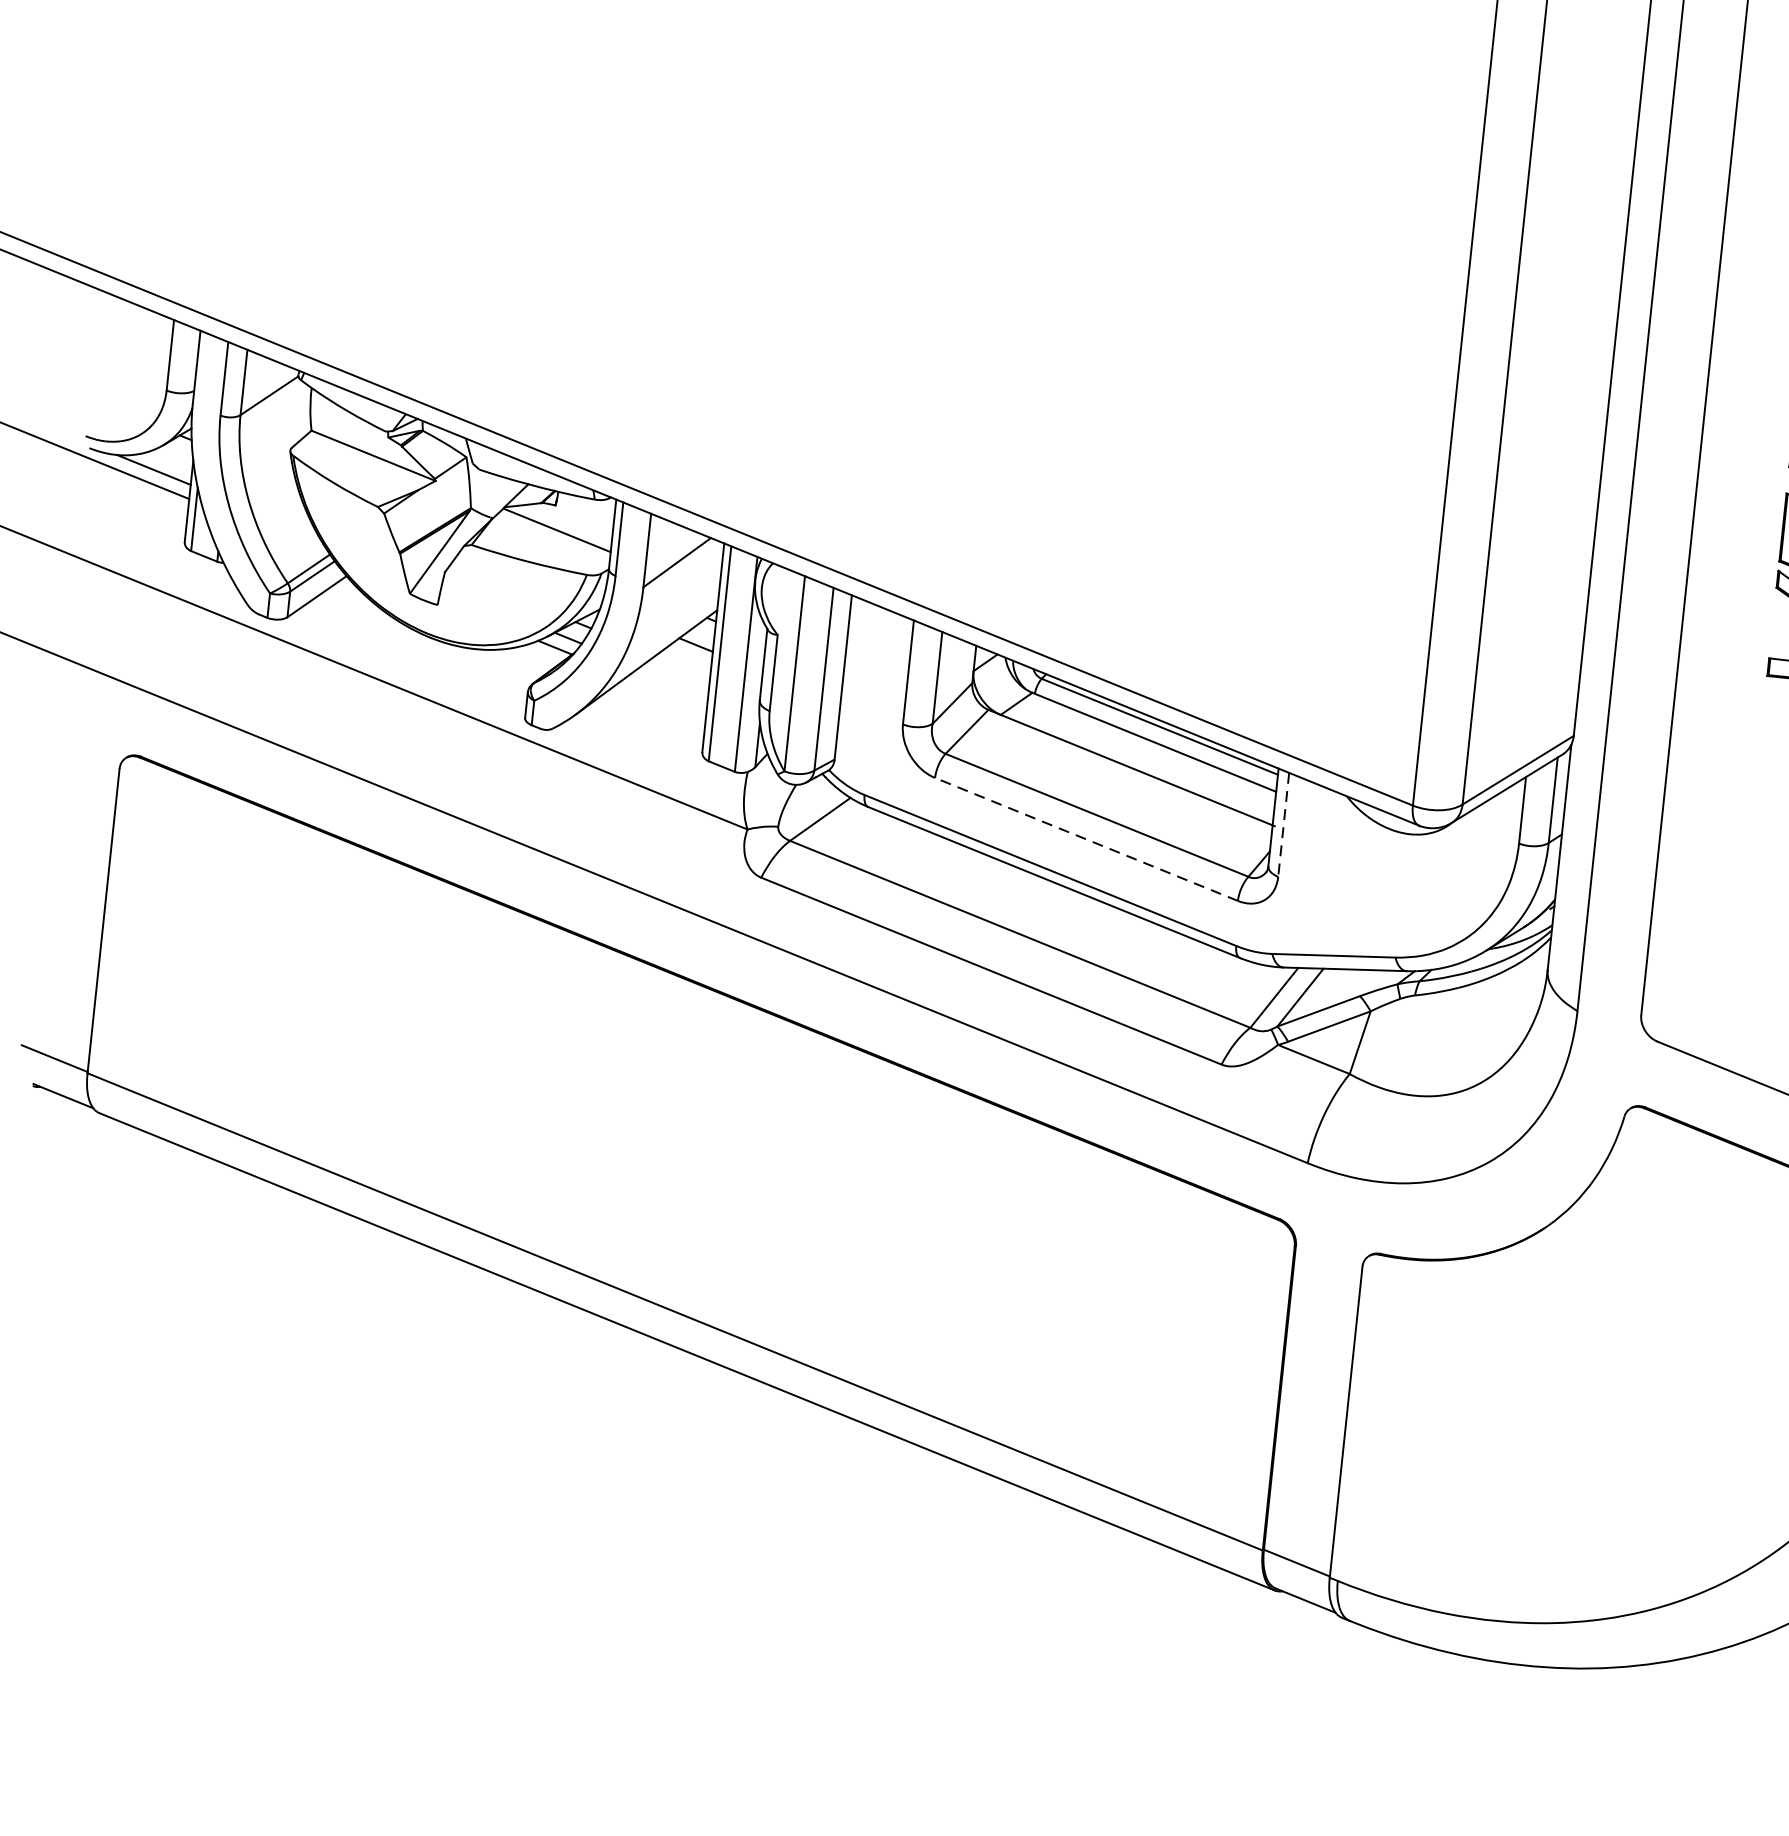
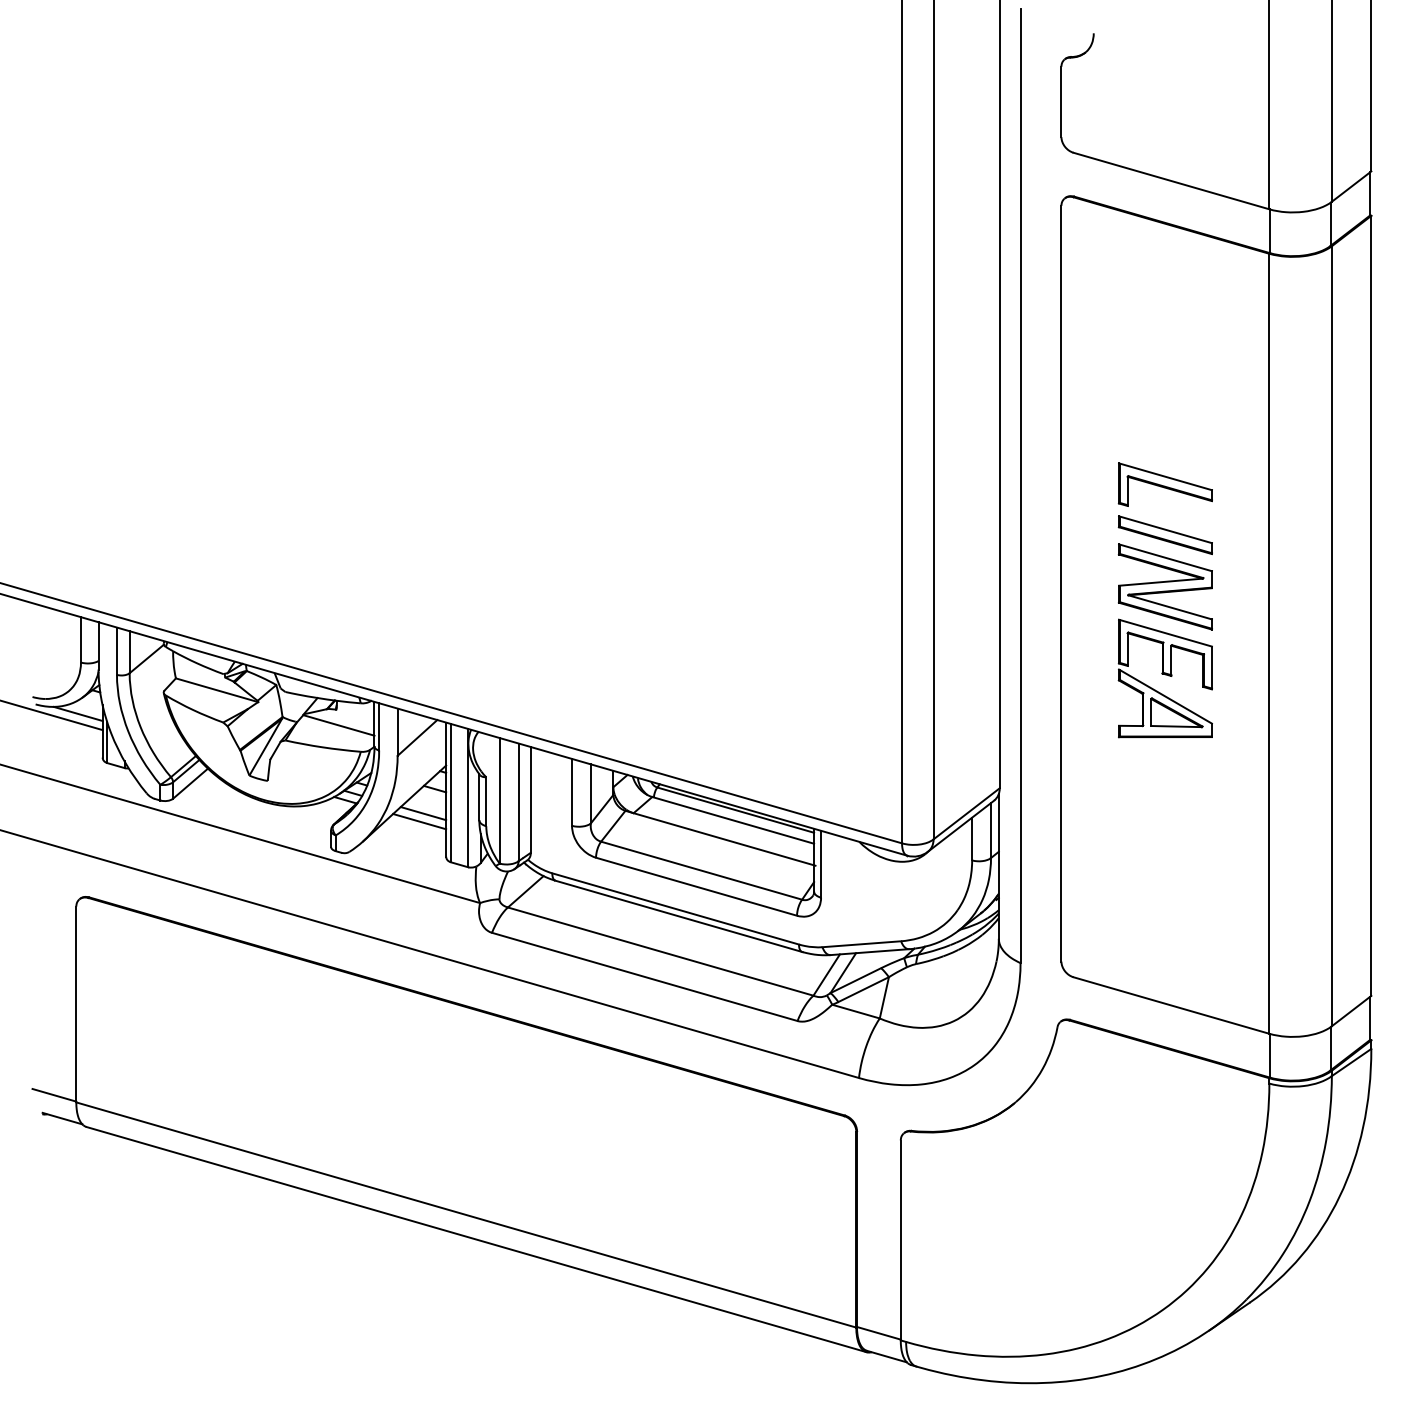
line: (674, 681) -> (423, 813), added
line: (666, 692) -> (419, 821), added
line: (1284, 825) -> (821, 864), dashed -> solid
line: (1086, 839) -> (696, 886), dashed -> solid

